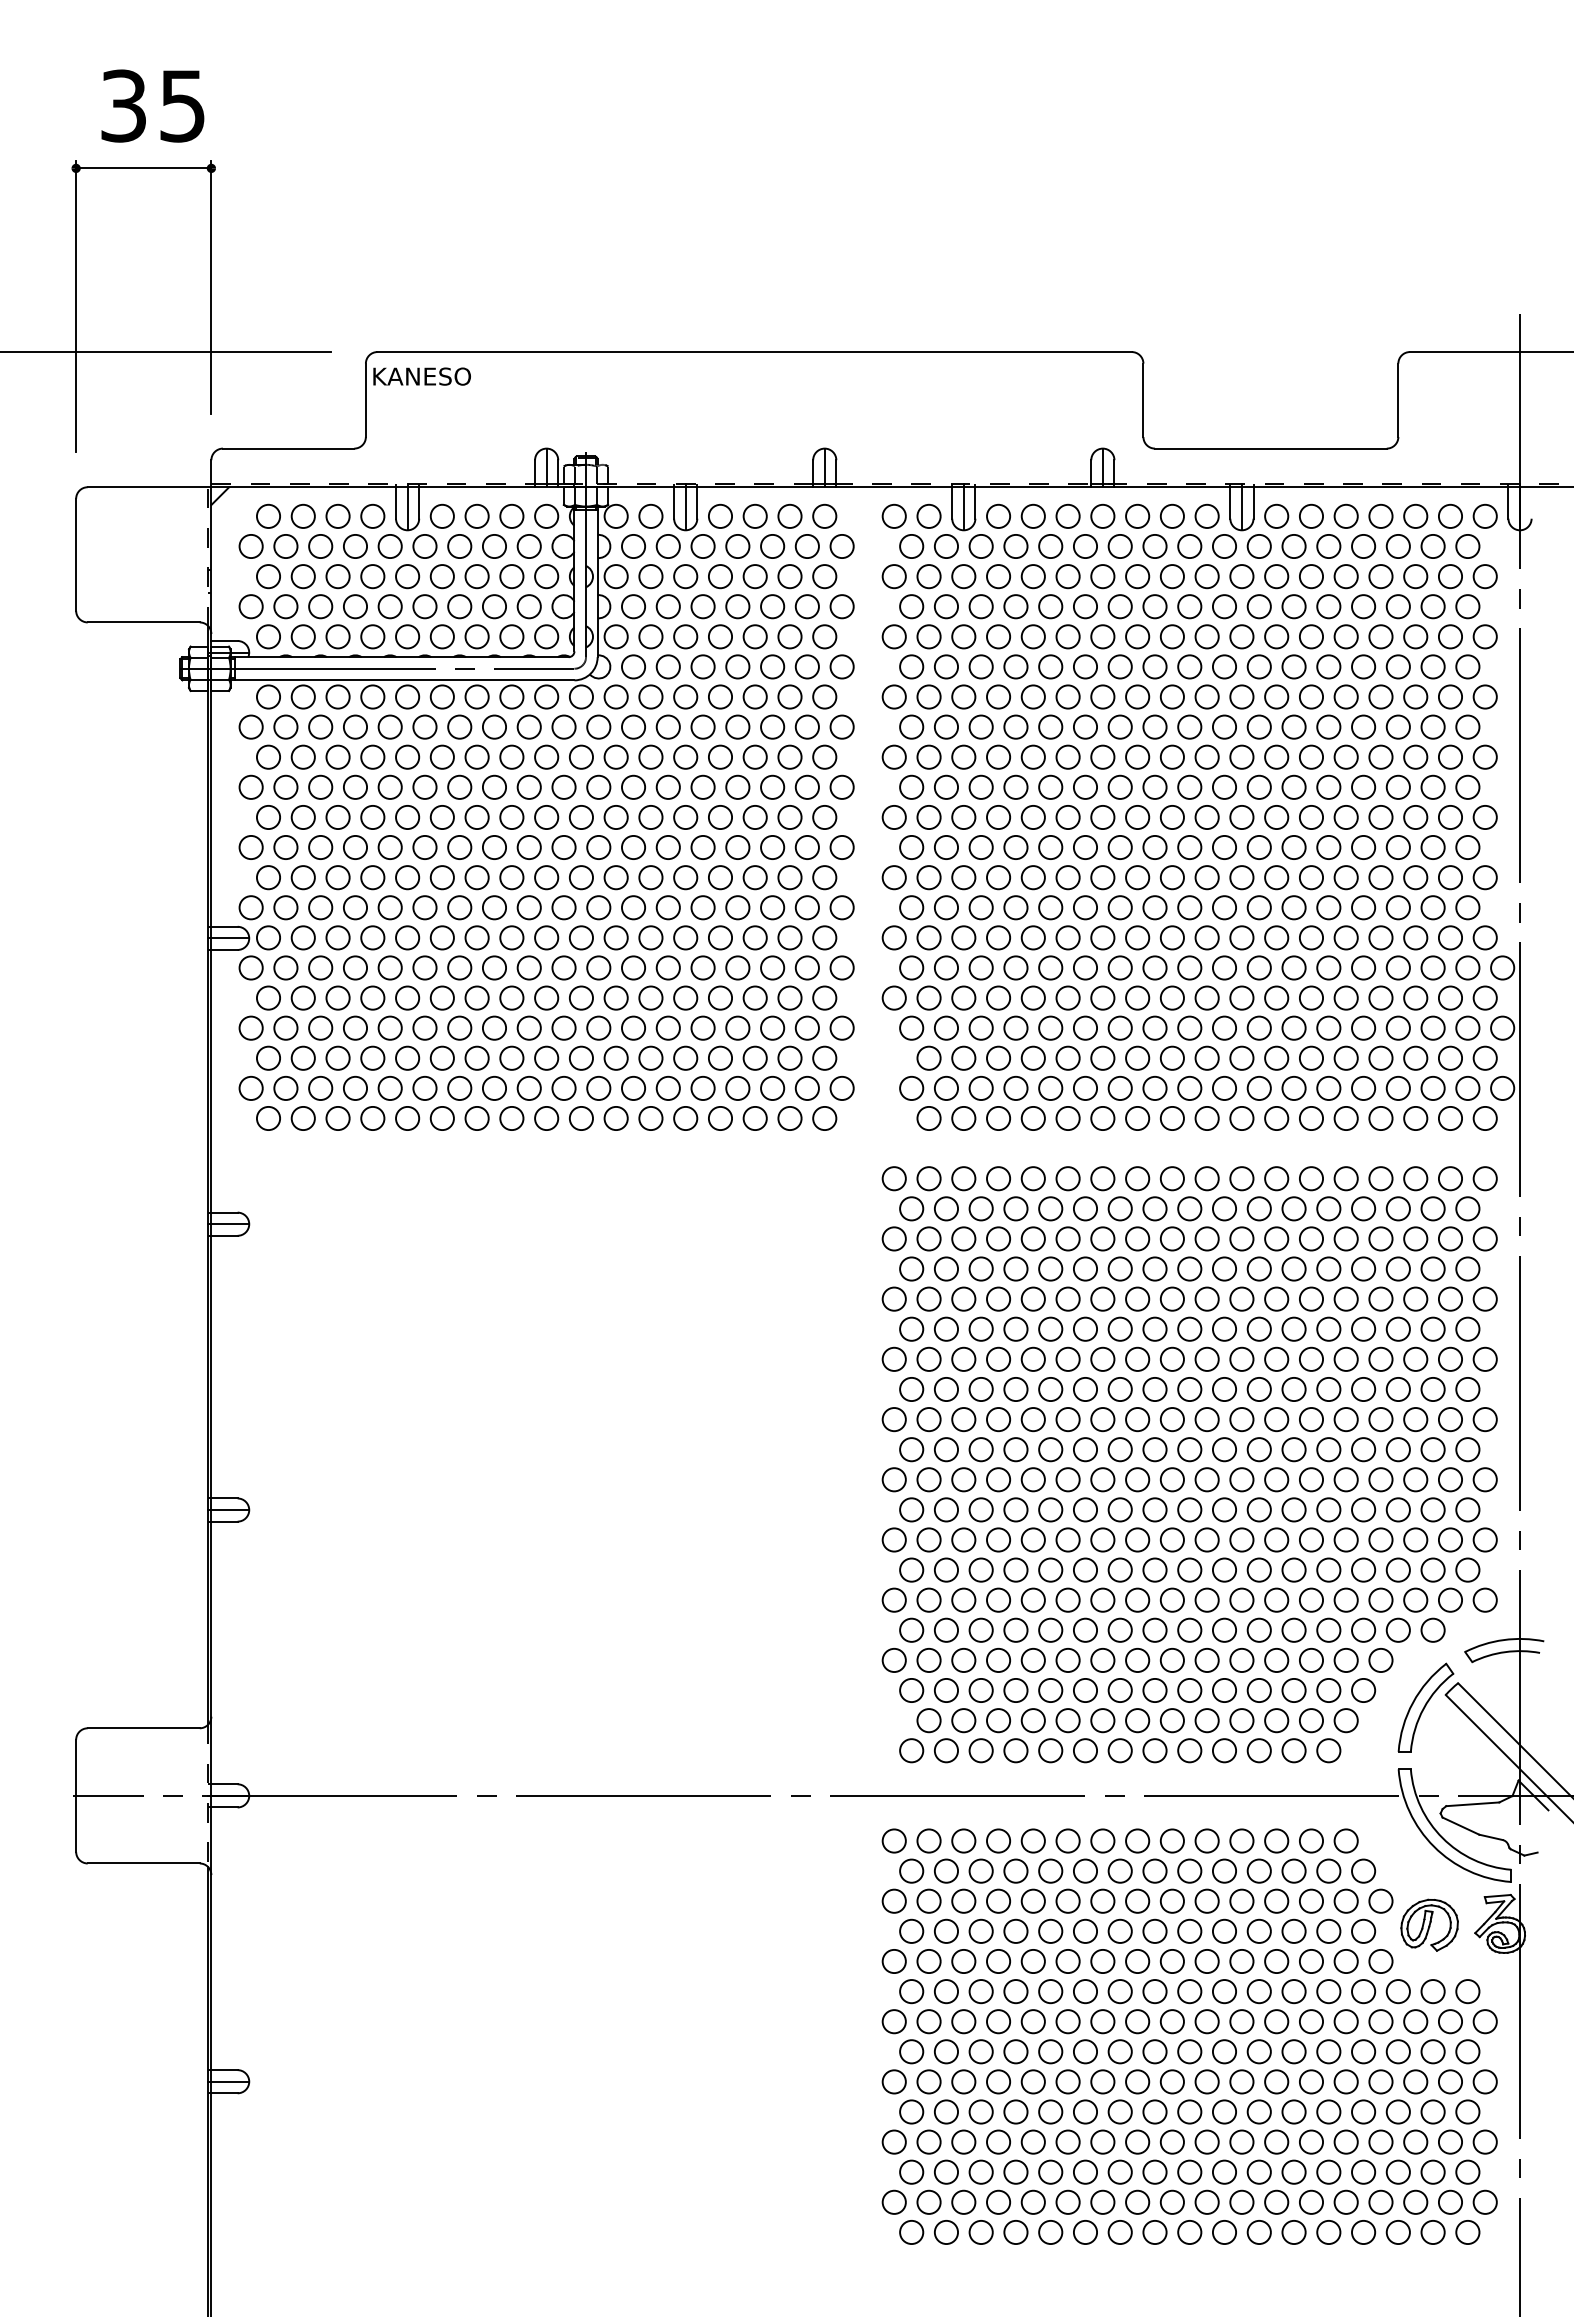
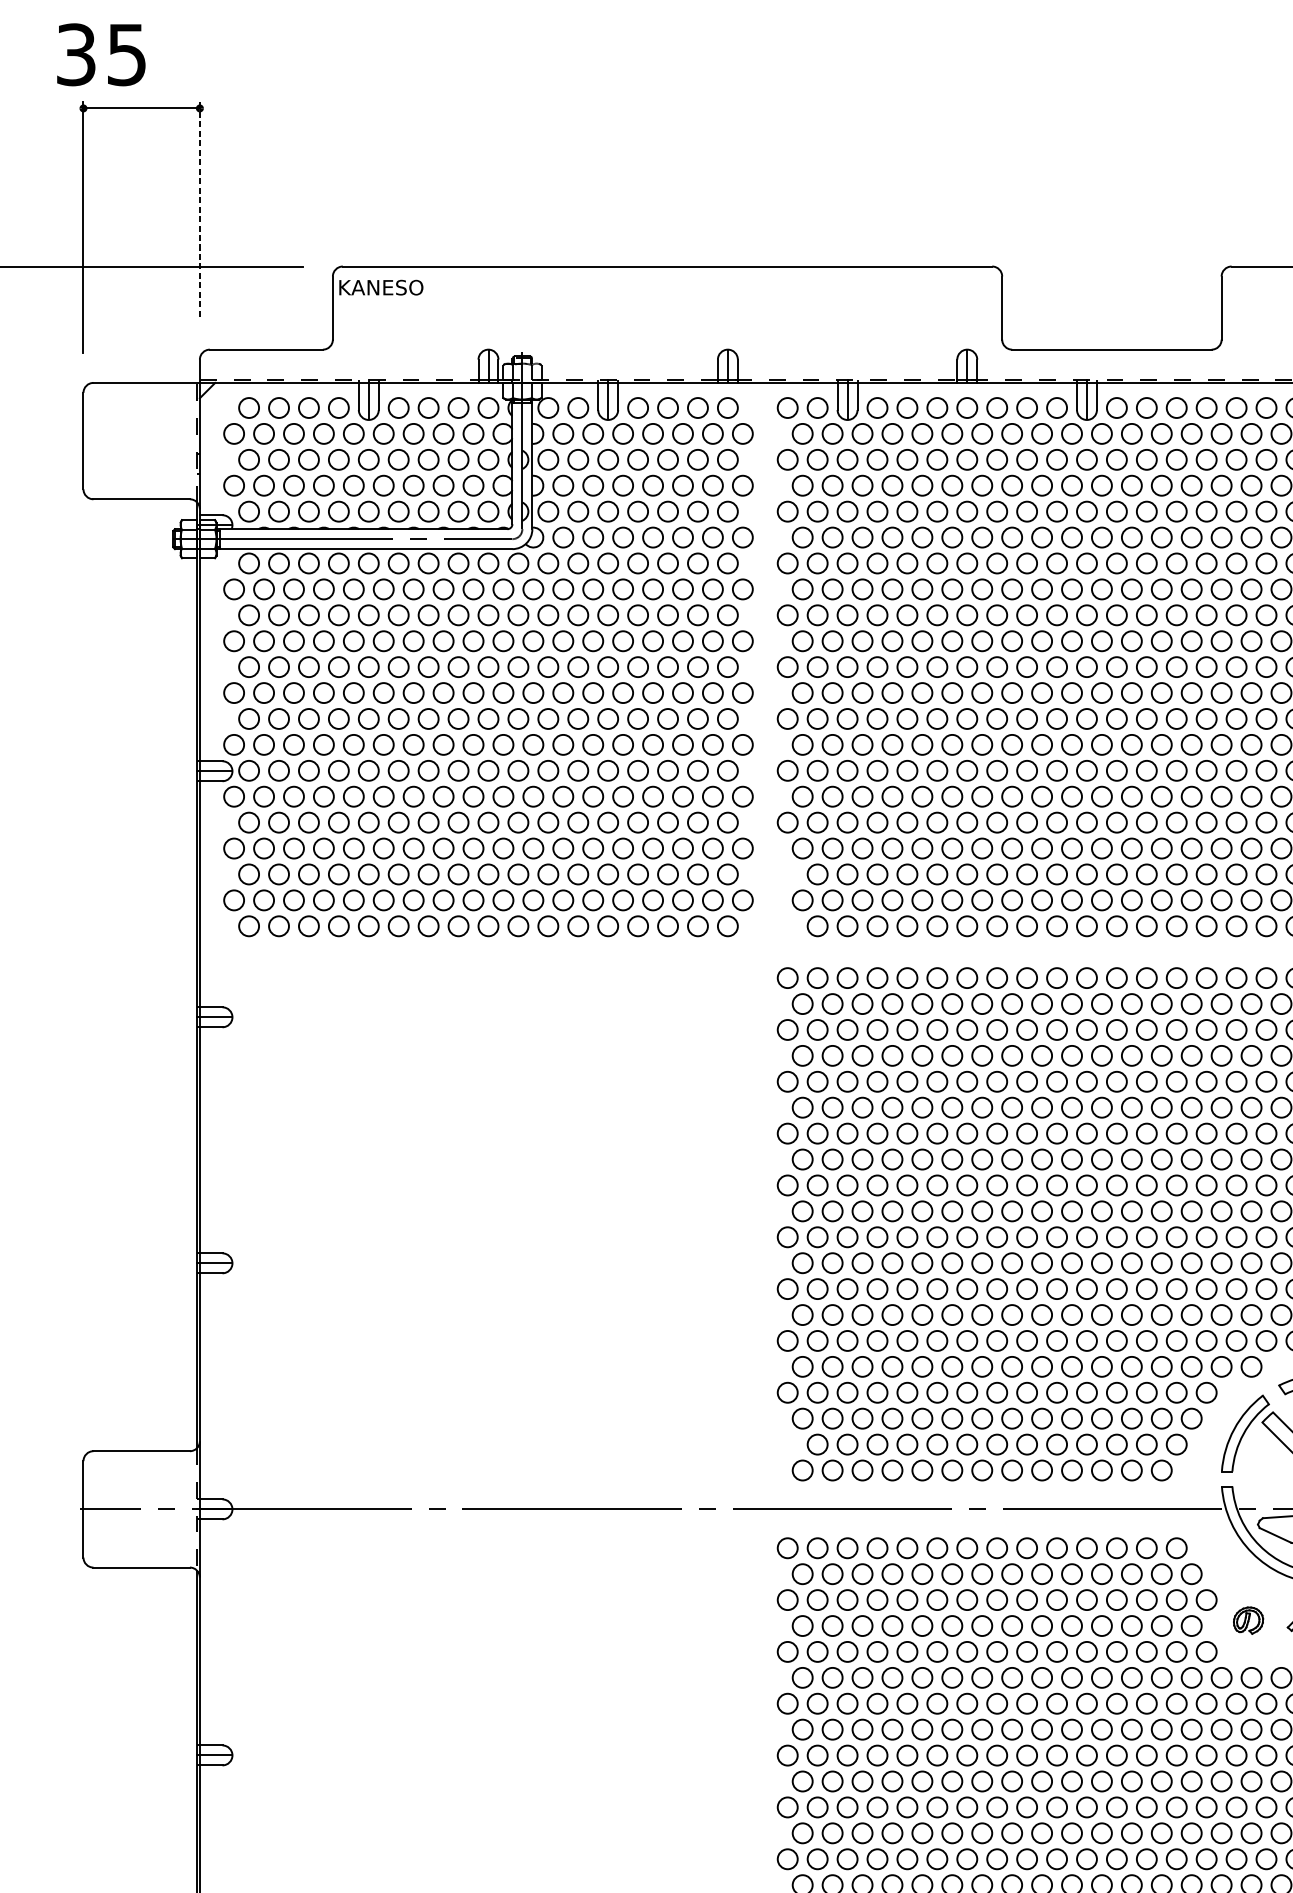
text: (152, 105) -> (101, 54), moved
line: (211, 288) -> (199, 211), solid -> dashed
part: (1429, 1924) -> (1248, 1620), size x0.6

